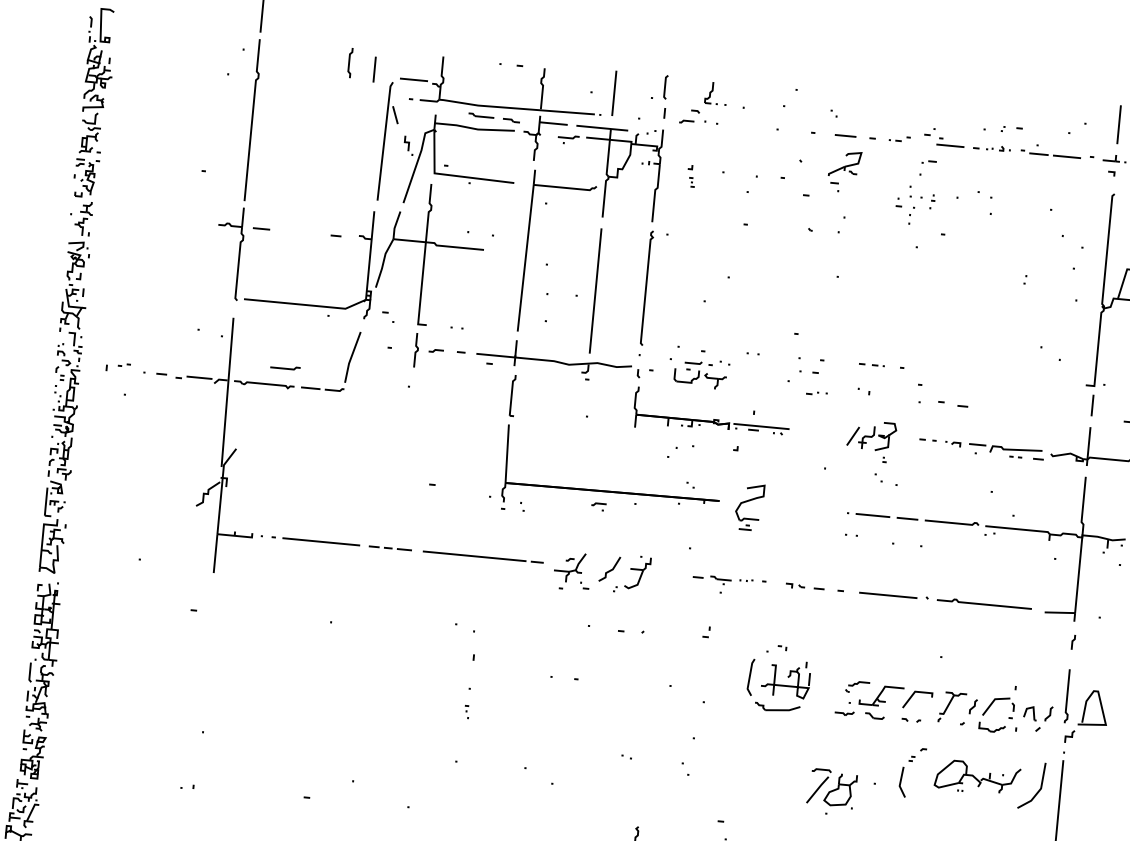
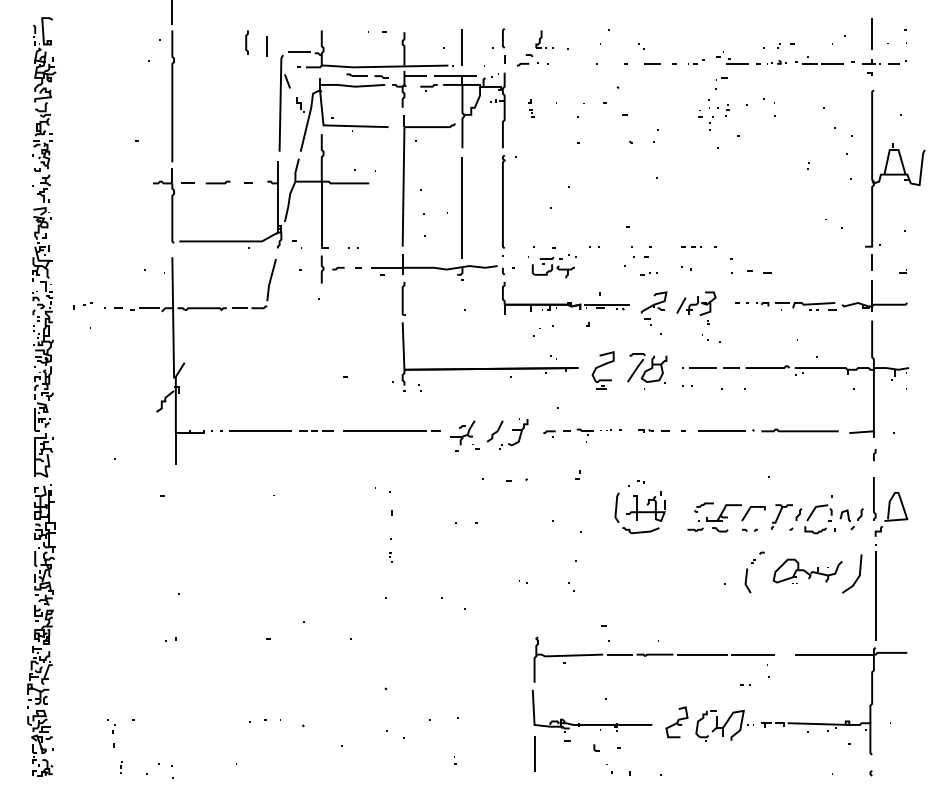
part: (843, 171) -> (653, 308), moved
line: (284, 367) -> (217, 182), moved
part: (598, 506) -> (549, 433), moved
part: (832, 792) -> (647, 371), moved

